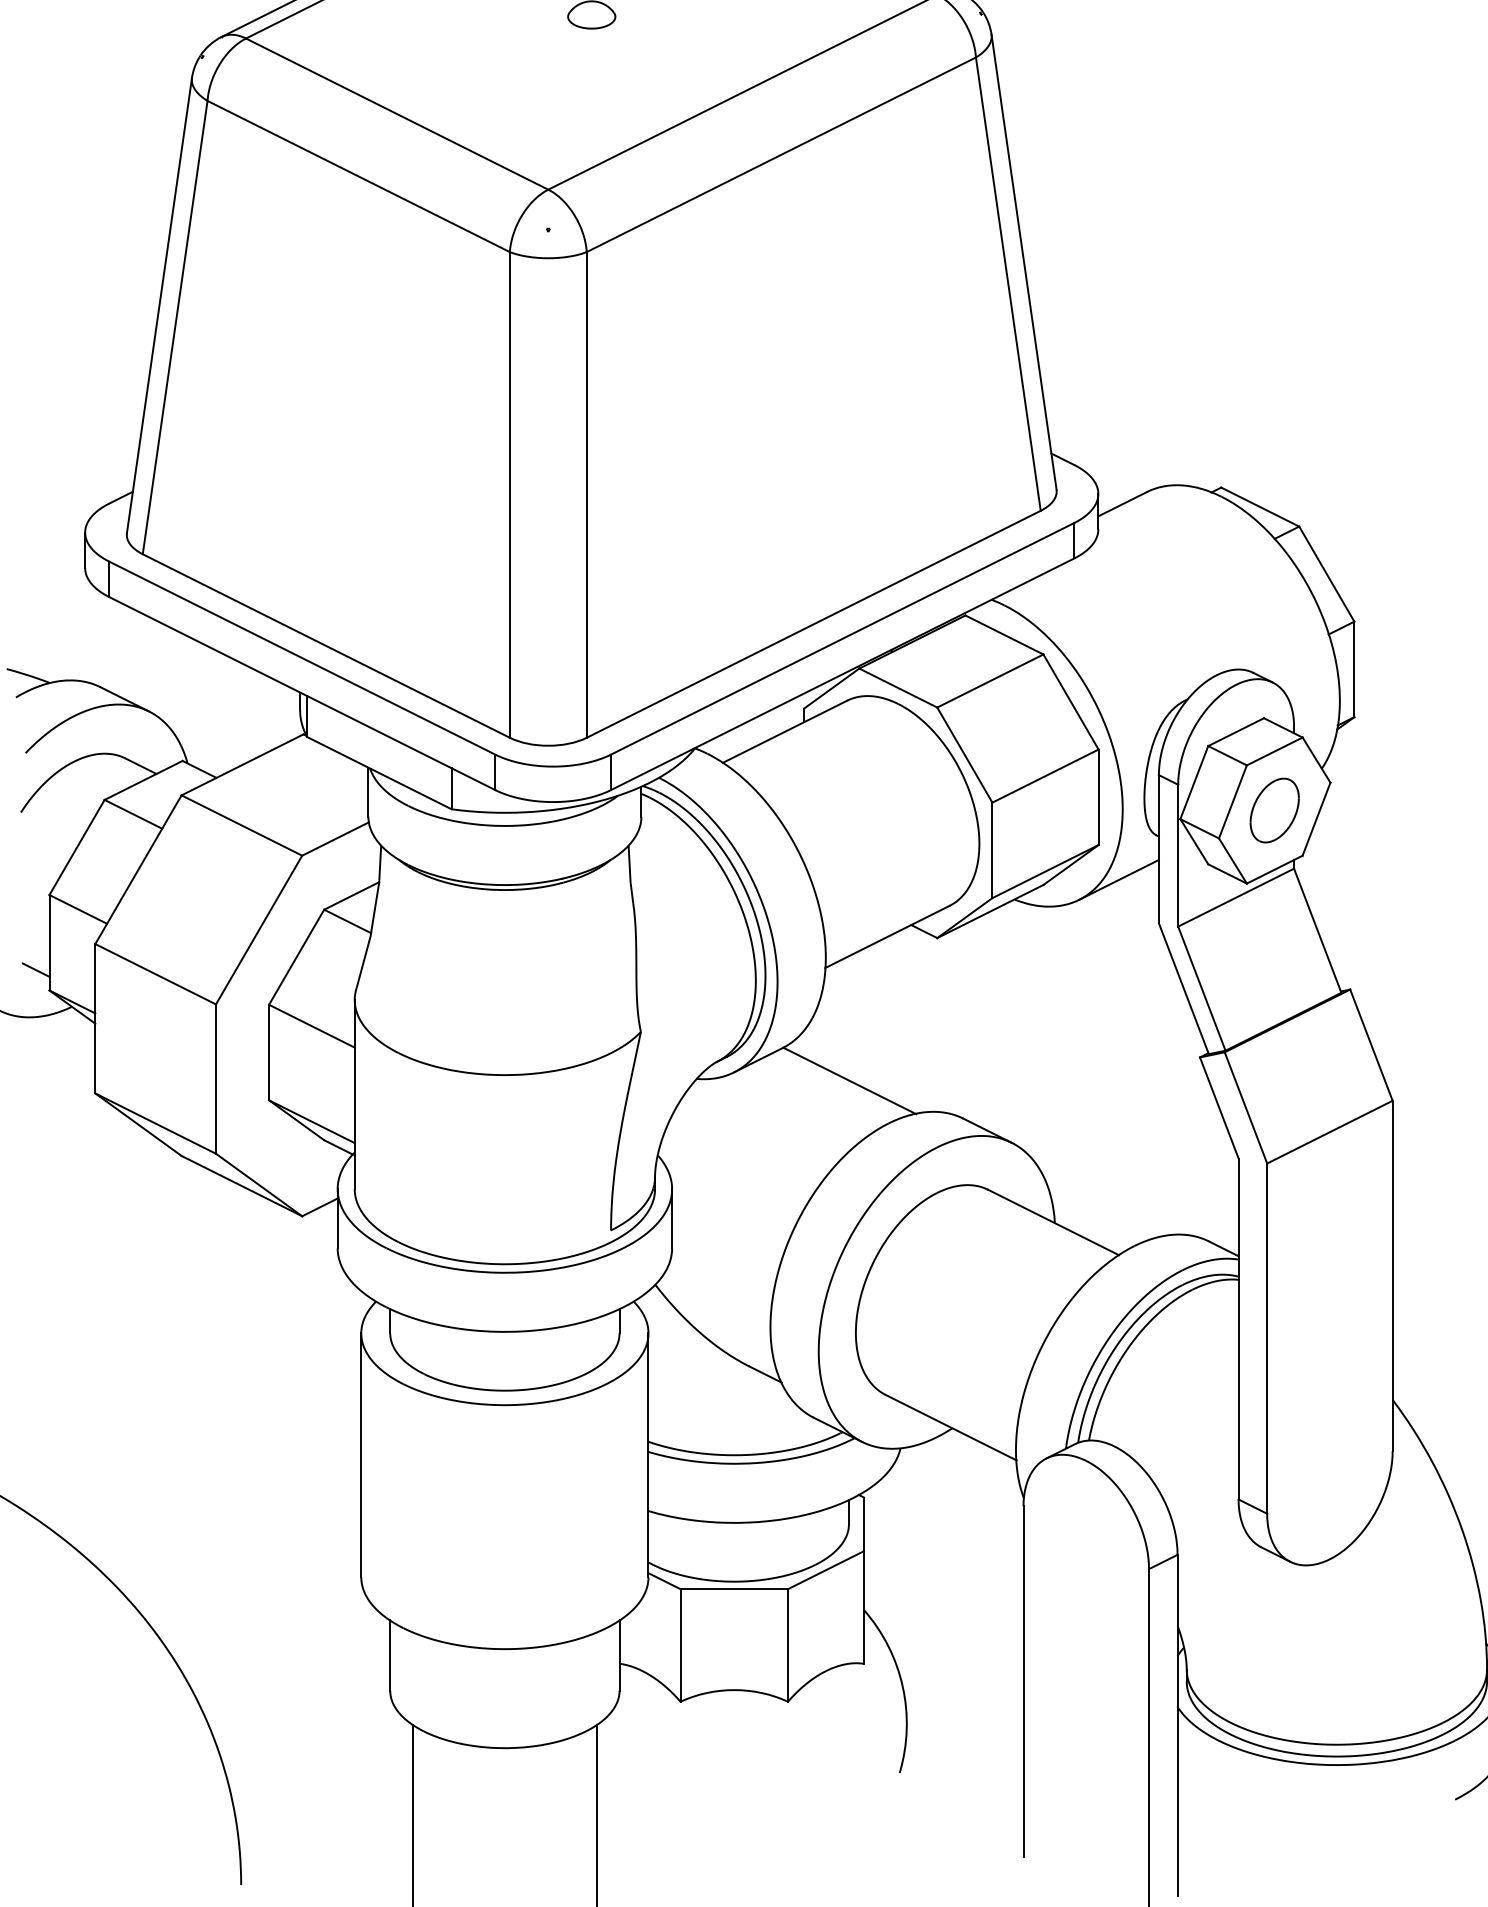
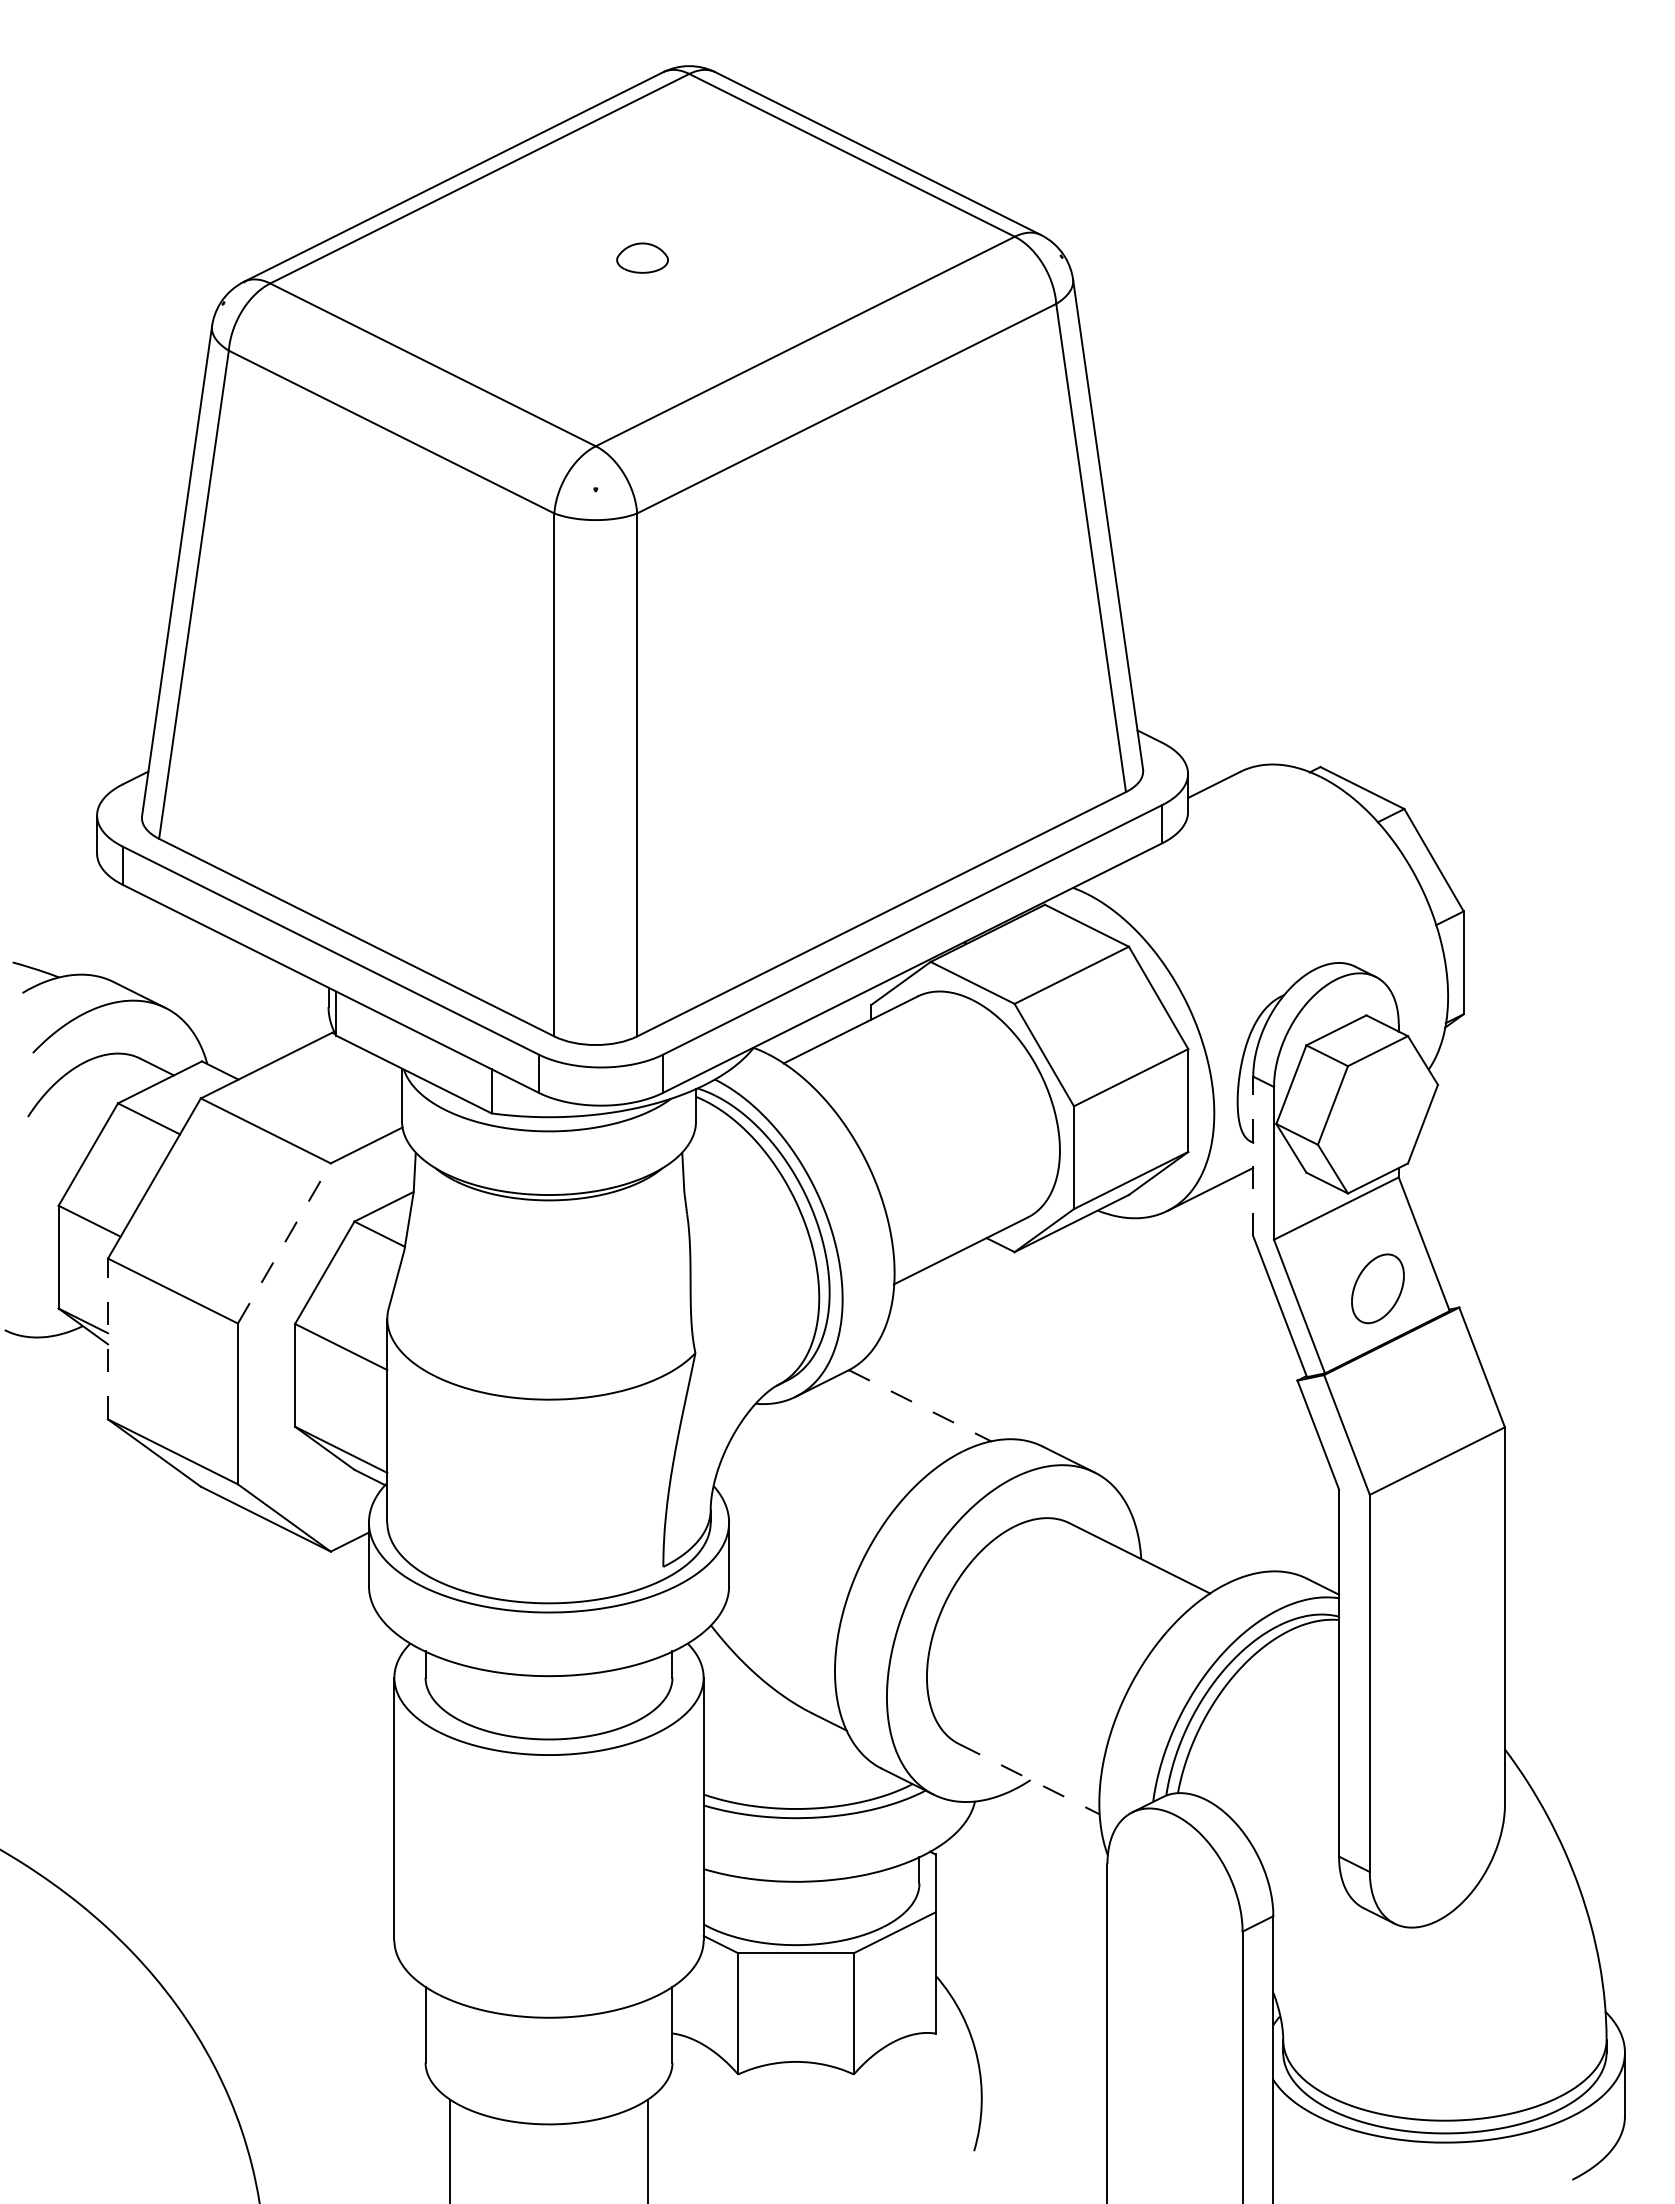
part: (1274, 810) -> (1377, 1288), moved
line: (1159, 849) -> (1253, 1156), solid -> dashed
line: (259, 930) -> (284, 1243), solid -> dashed
line: (36, 970) -> (44, 1286), removed
line: (95, 1018) -> (108, 1338), solid -> dashed
line: (849, 1080) -> (920, 1405), solid -> dashed
line: (951, 1427) -> (1029, 1779), solid -> dashed

